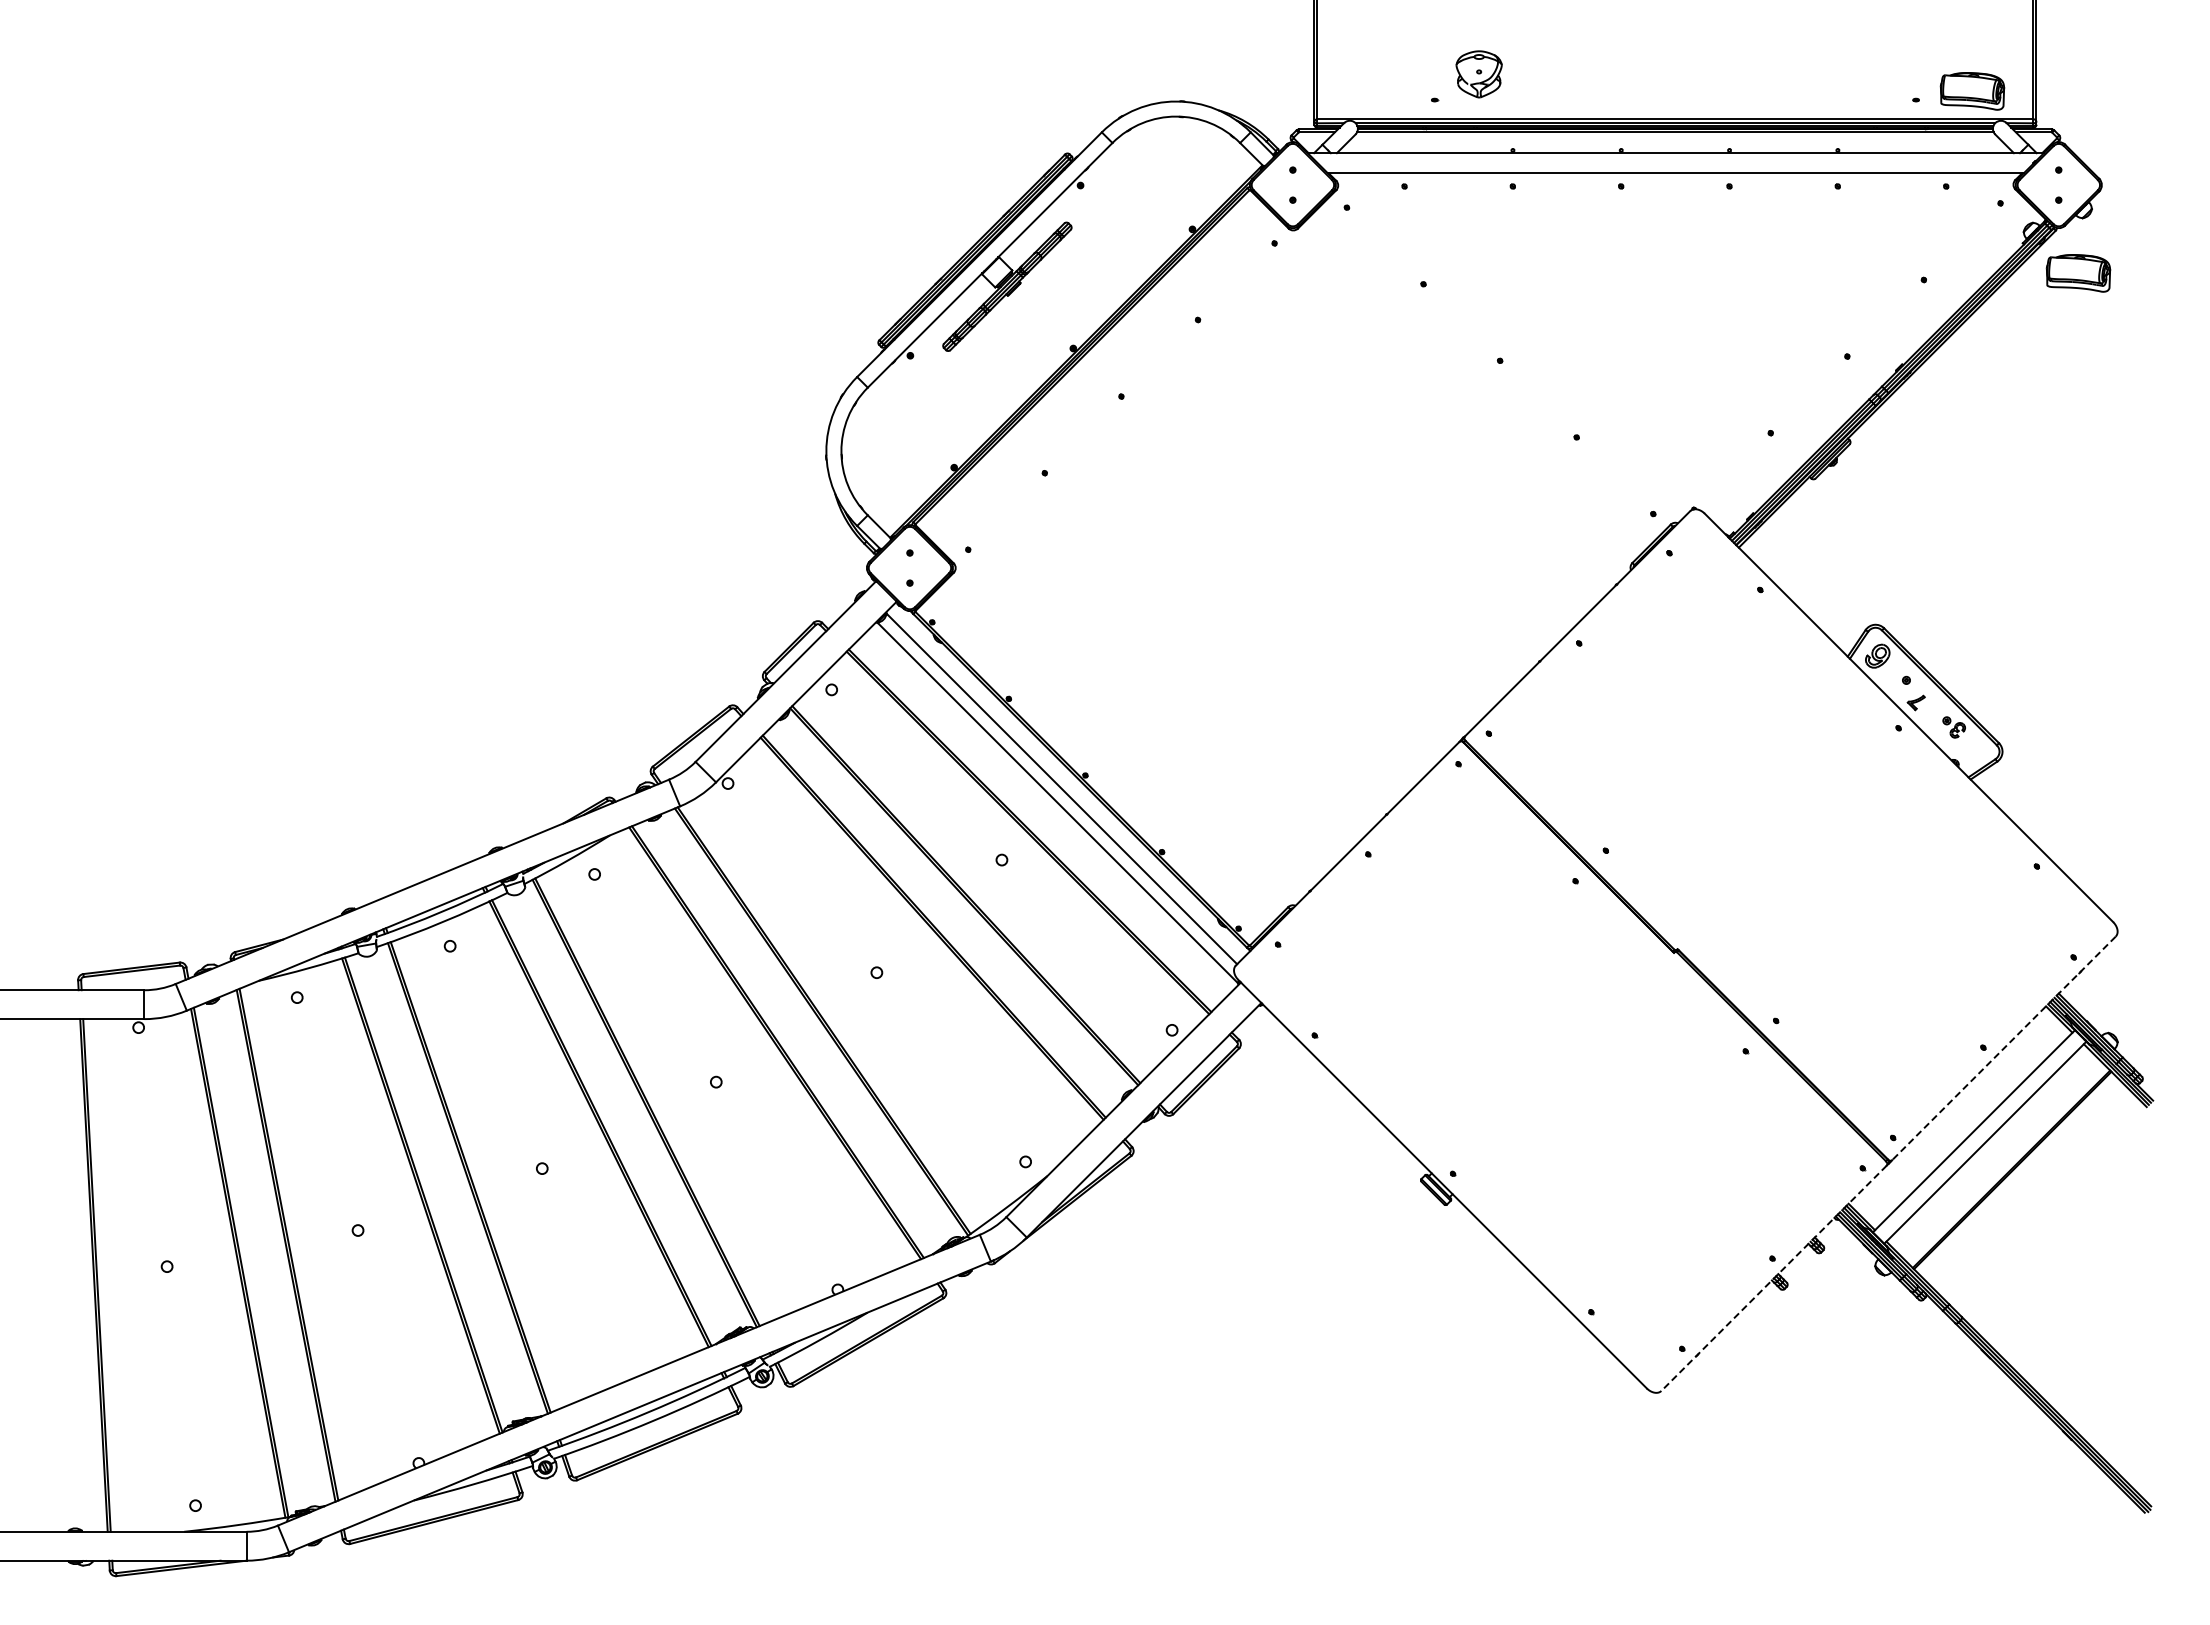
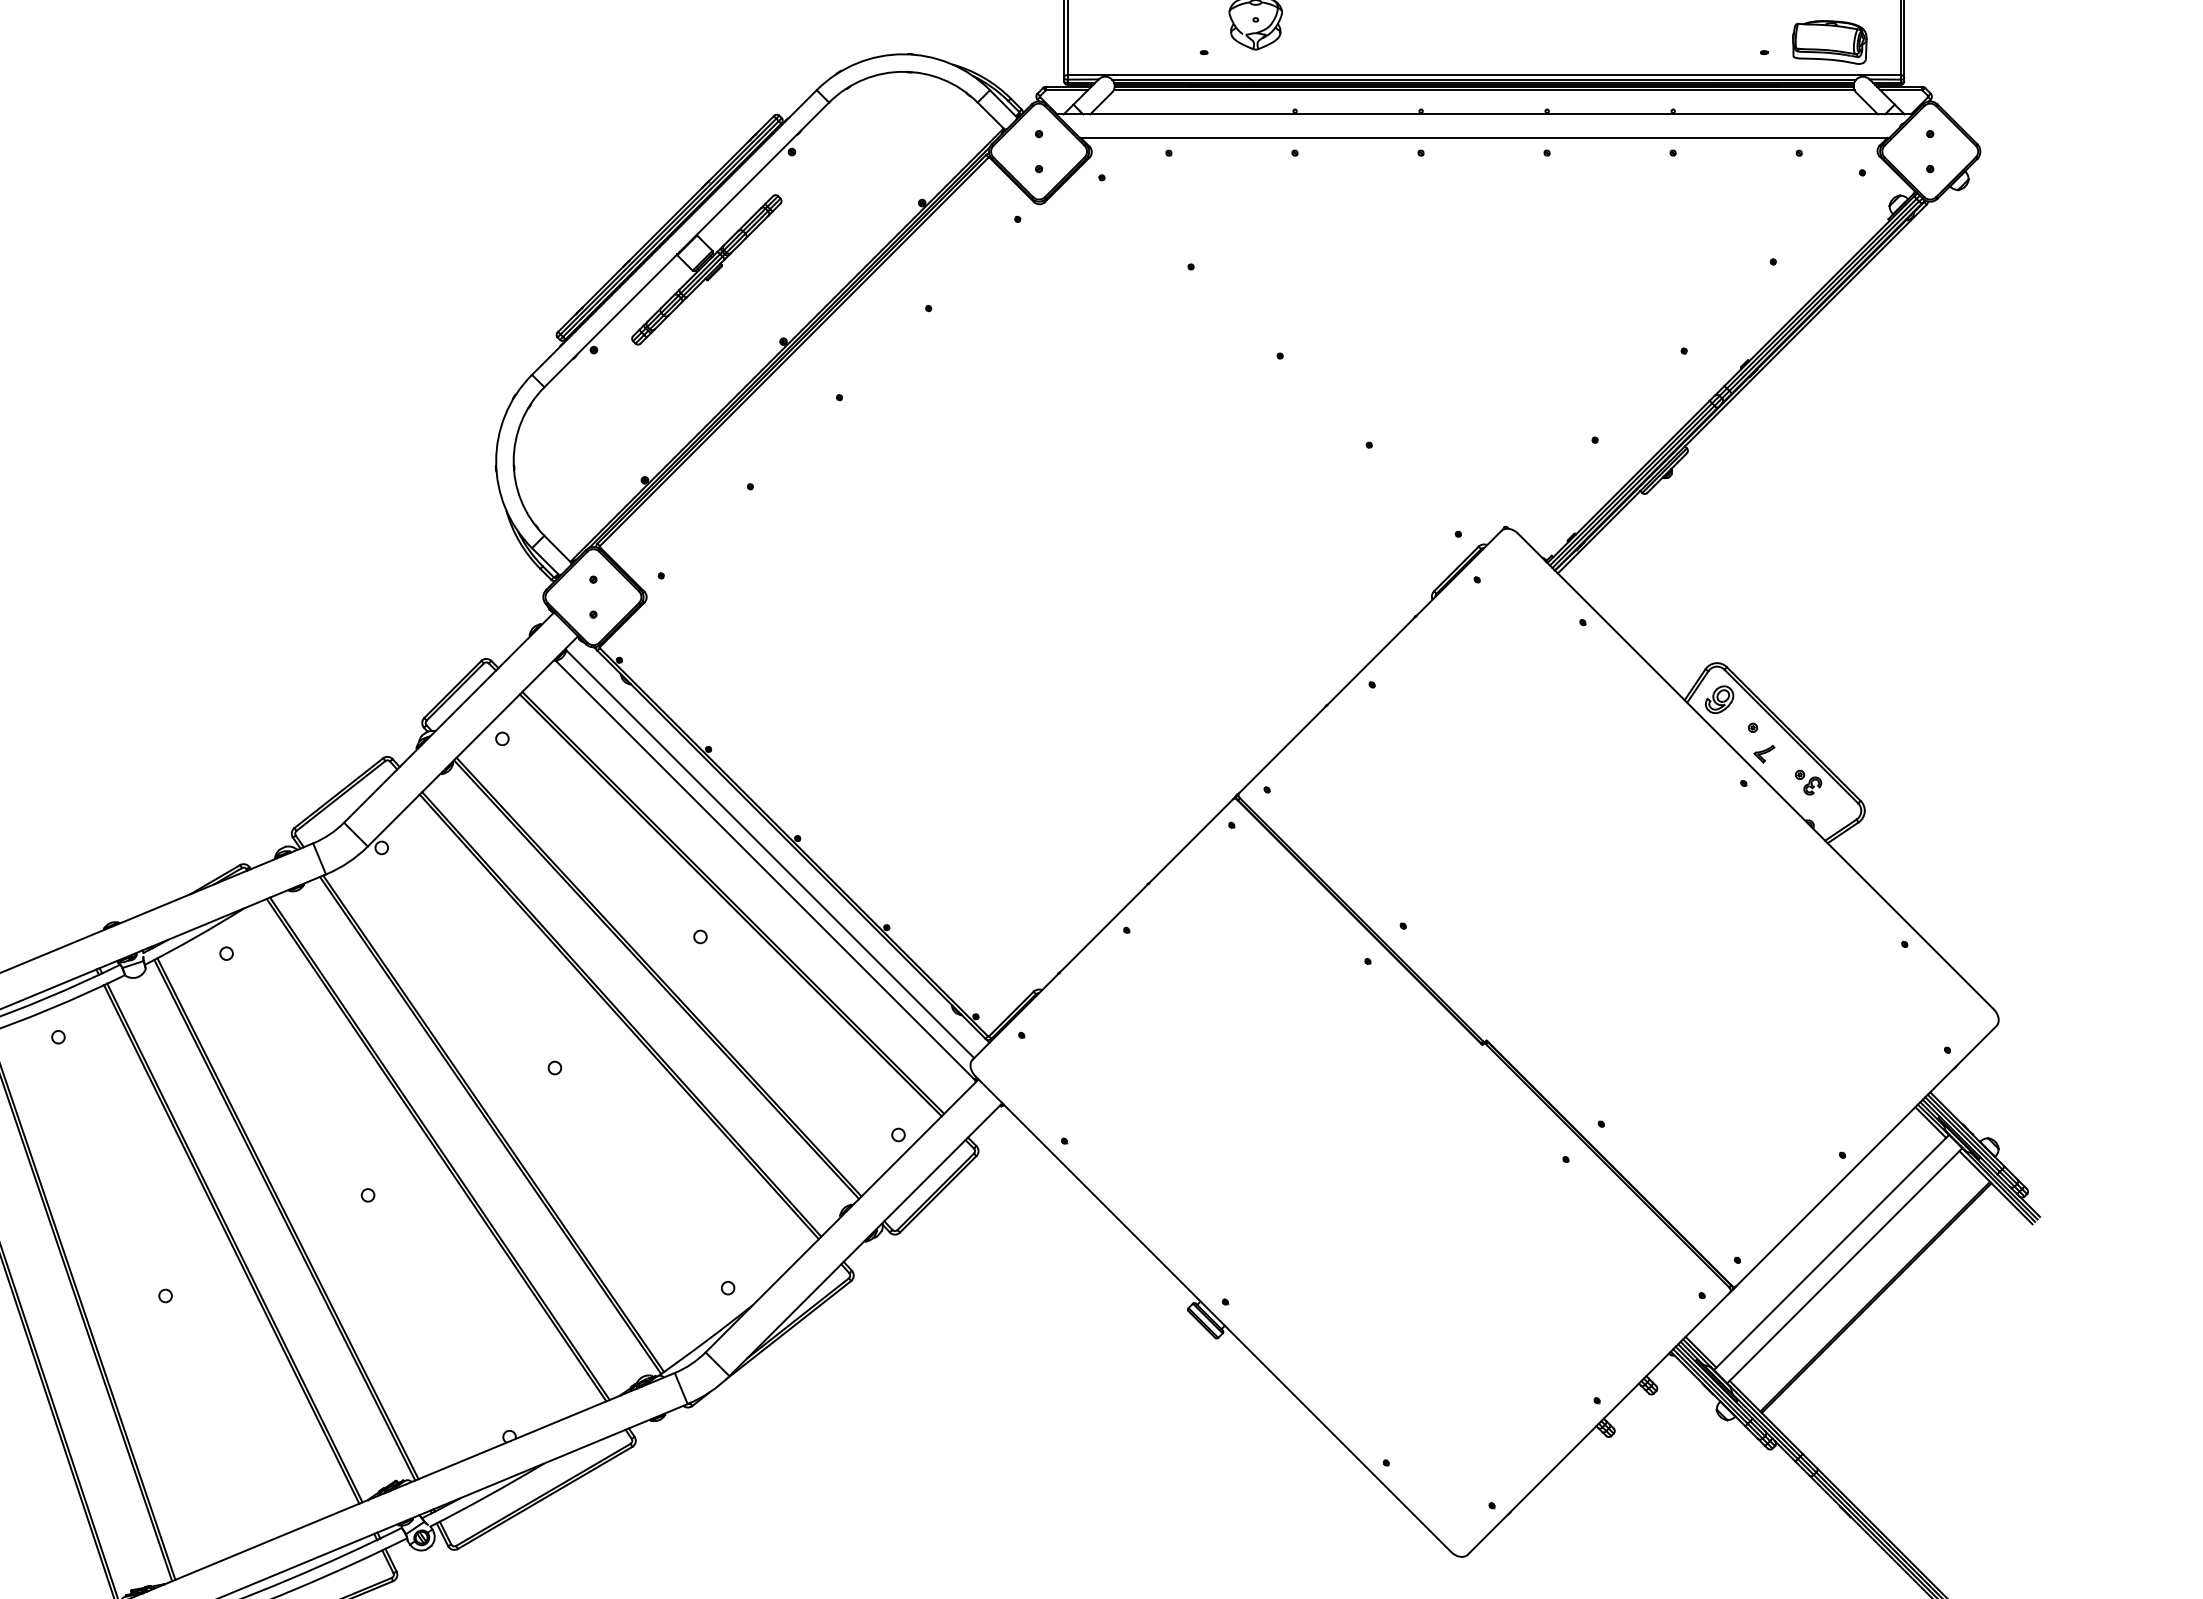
part: (2078, 273) -> (1953, 254), removed
line: (2003, 1048) -> (1865, 1156), dashed -> solid
line: (1773, 1278) -> (1598, 1423), dashed -> solid

